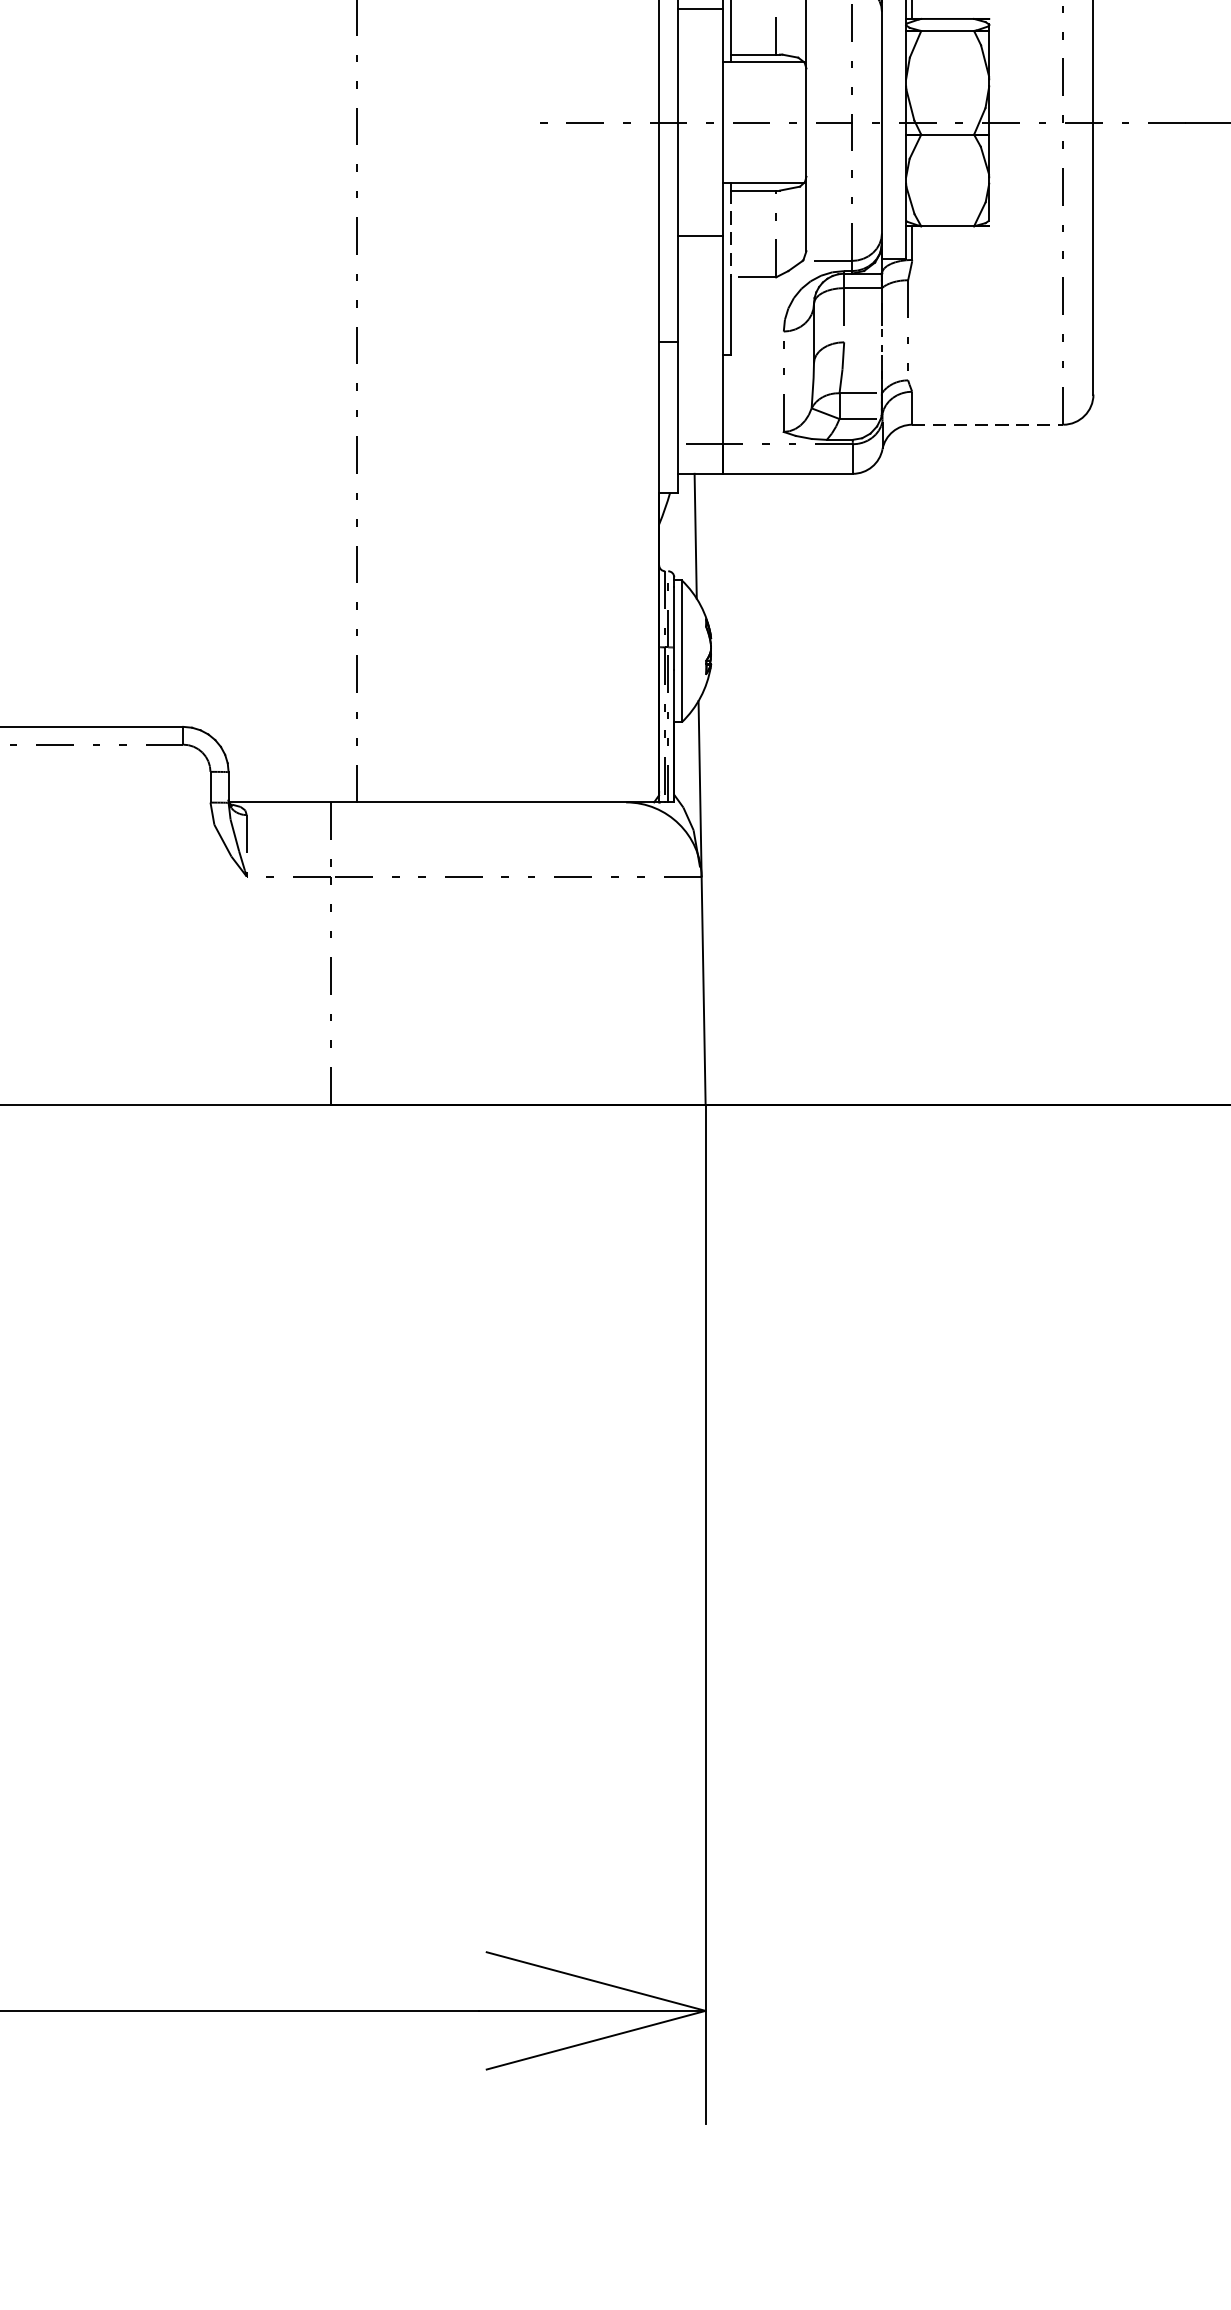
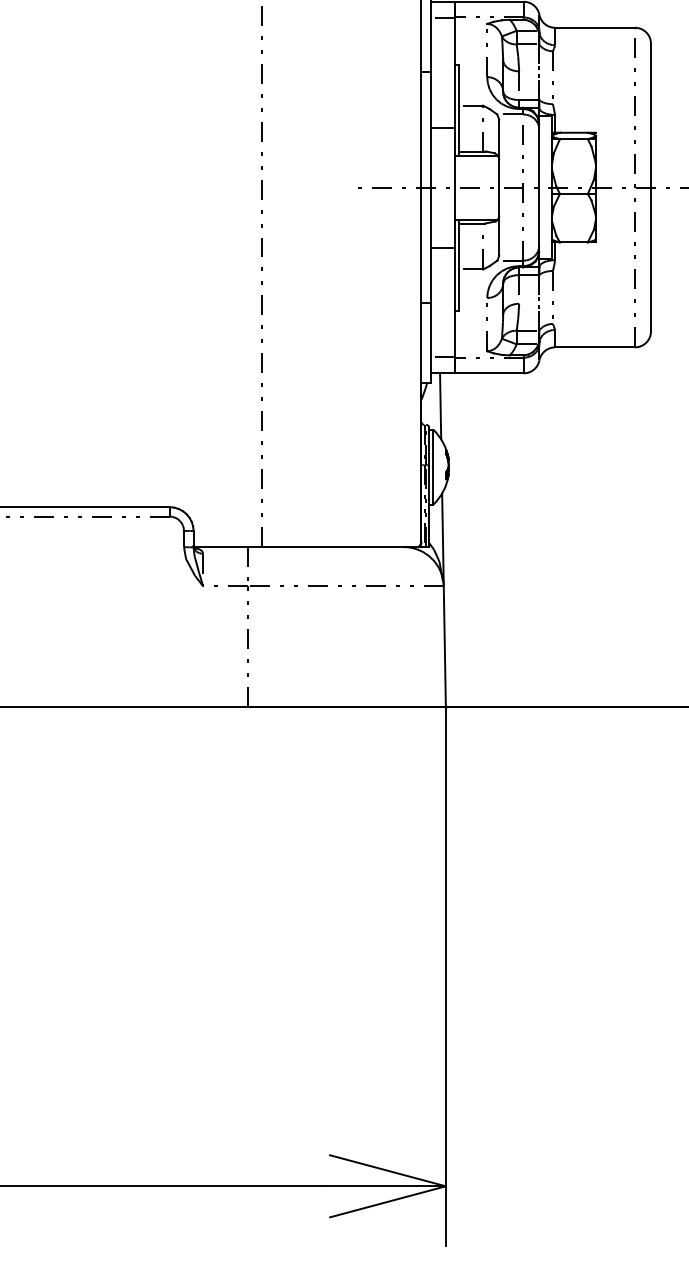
line: (731, 234) -> (459, 246), dashed -> solid
line: (988, 424) -> (595, 347), dashed -> solid

